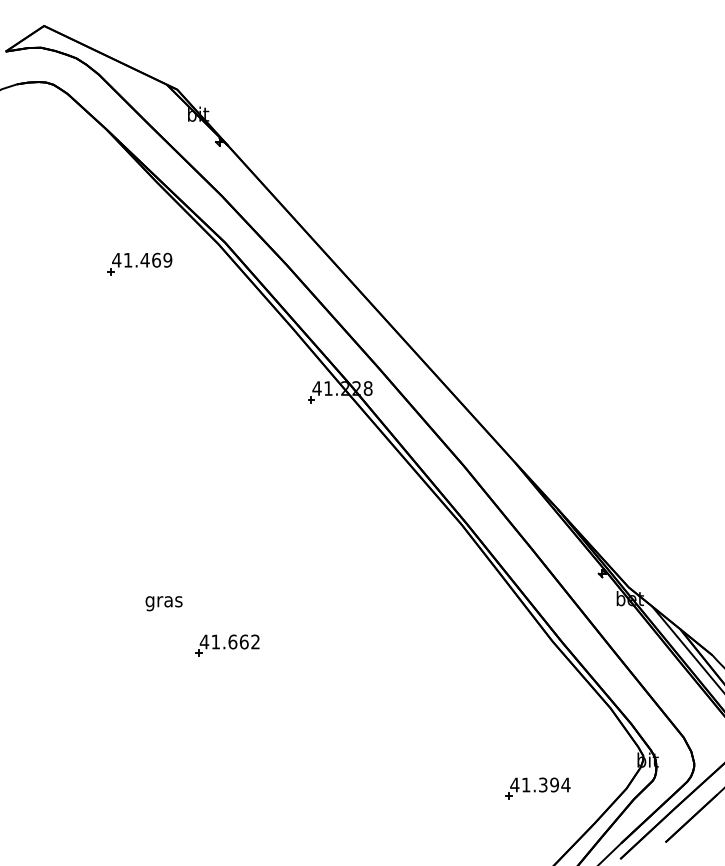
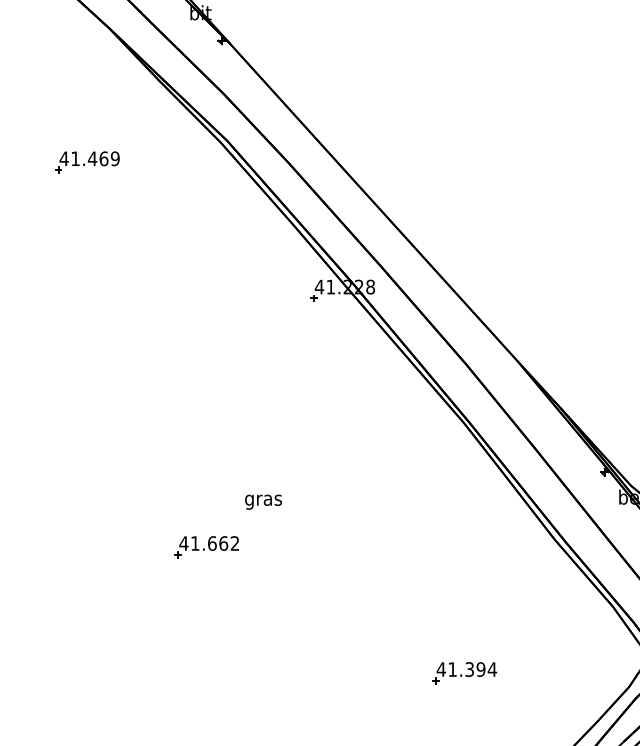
part: (139, 263) -> (86, 162), moved
text: (163, 603) -> (262, 502), moved
part: (227, 645) -> (206, 547), moved
part: (537, 788) -> (463, 673), moved

